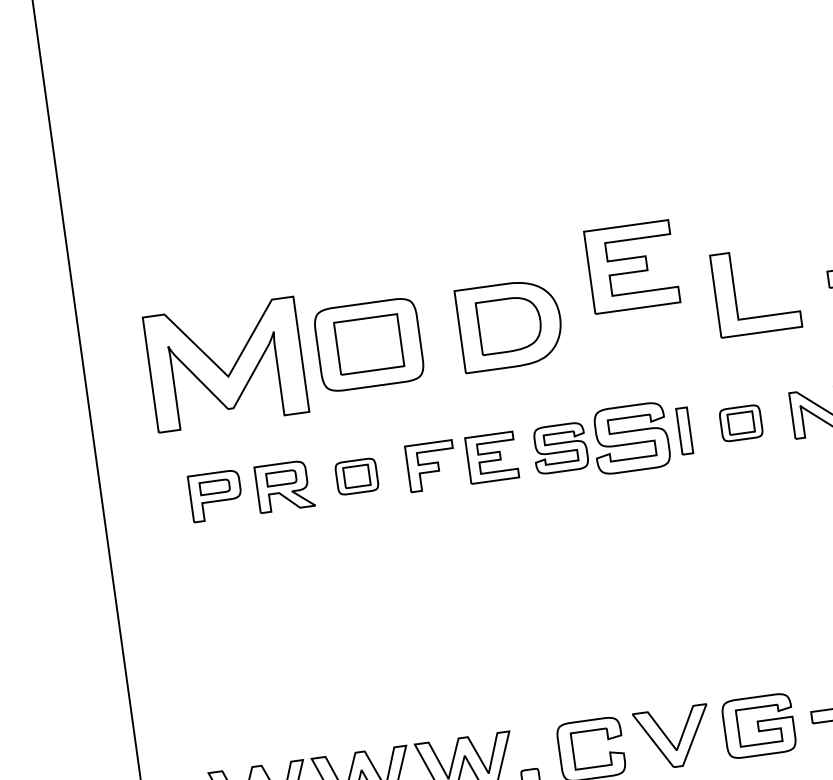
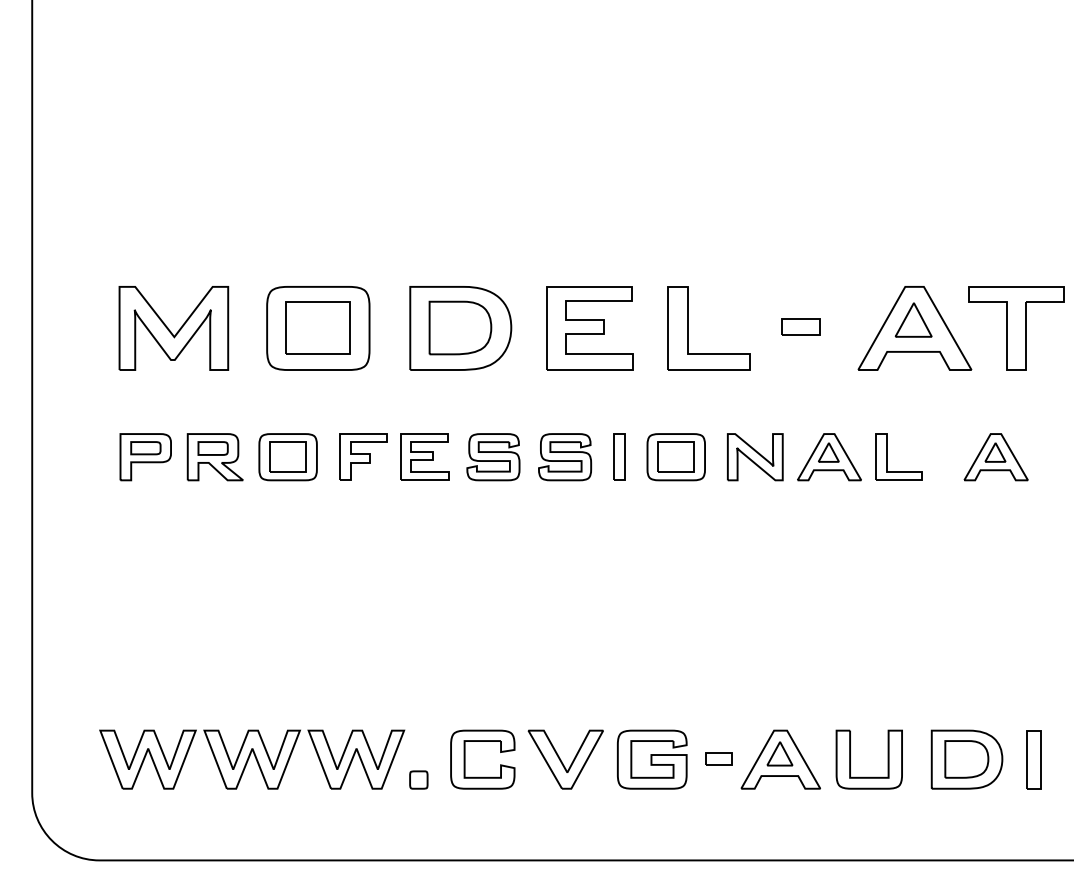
part: (632, 267) -> (589, 328), moved
part: (225, 364) -> (173, 328), size x0.71
part: (740, 423) -> (675, 457), size x1.43
part: (631, 438) -> (565, 457), size x0.71
part: (356, 476) -> (287, 457), size x1.43

